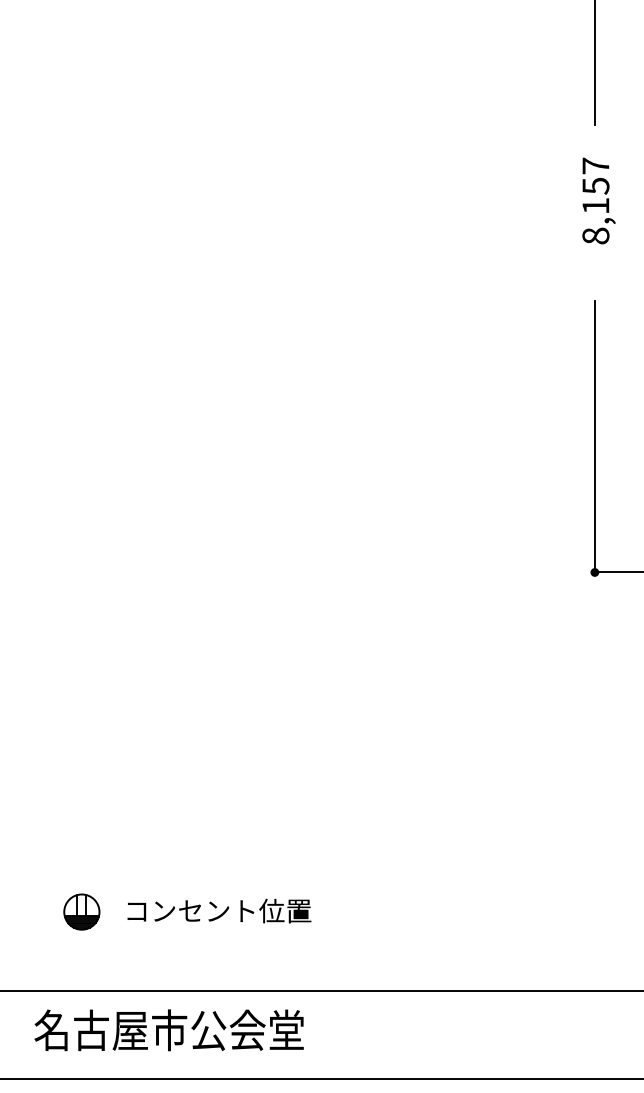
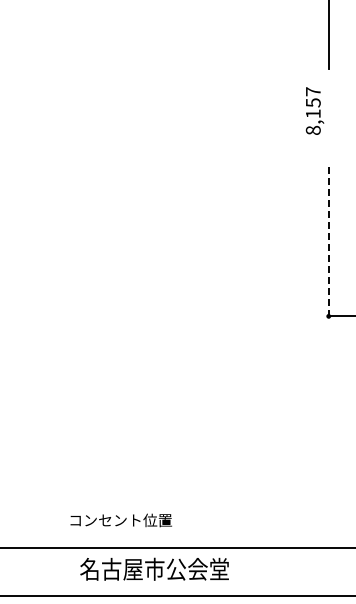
text: (598, 199) -> (314, 110), moved
line: (594, 437) -> (328, 241), solid -> dashed
part: (80, 911) -> (44, 503), removed
text: (217, 911) -> (120, 520), moved
text: (169, 1028) -> (154, 568), moved

